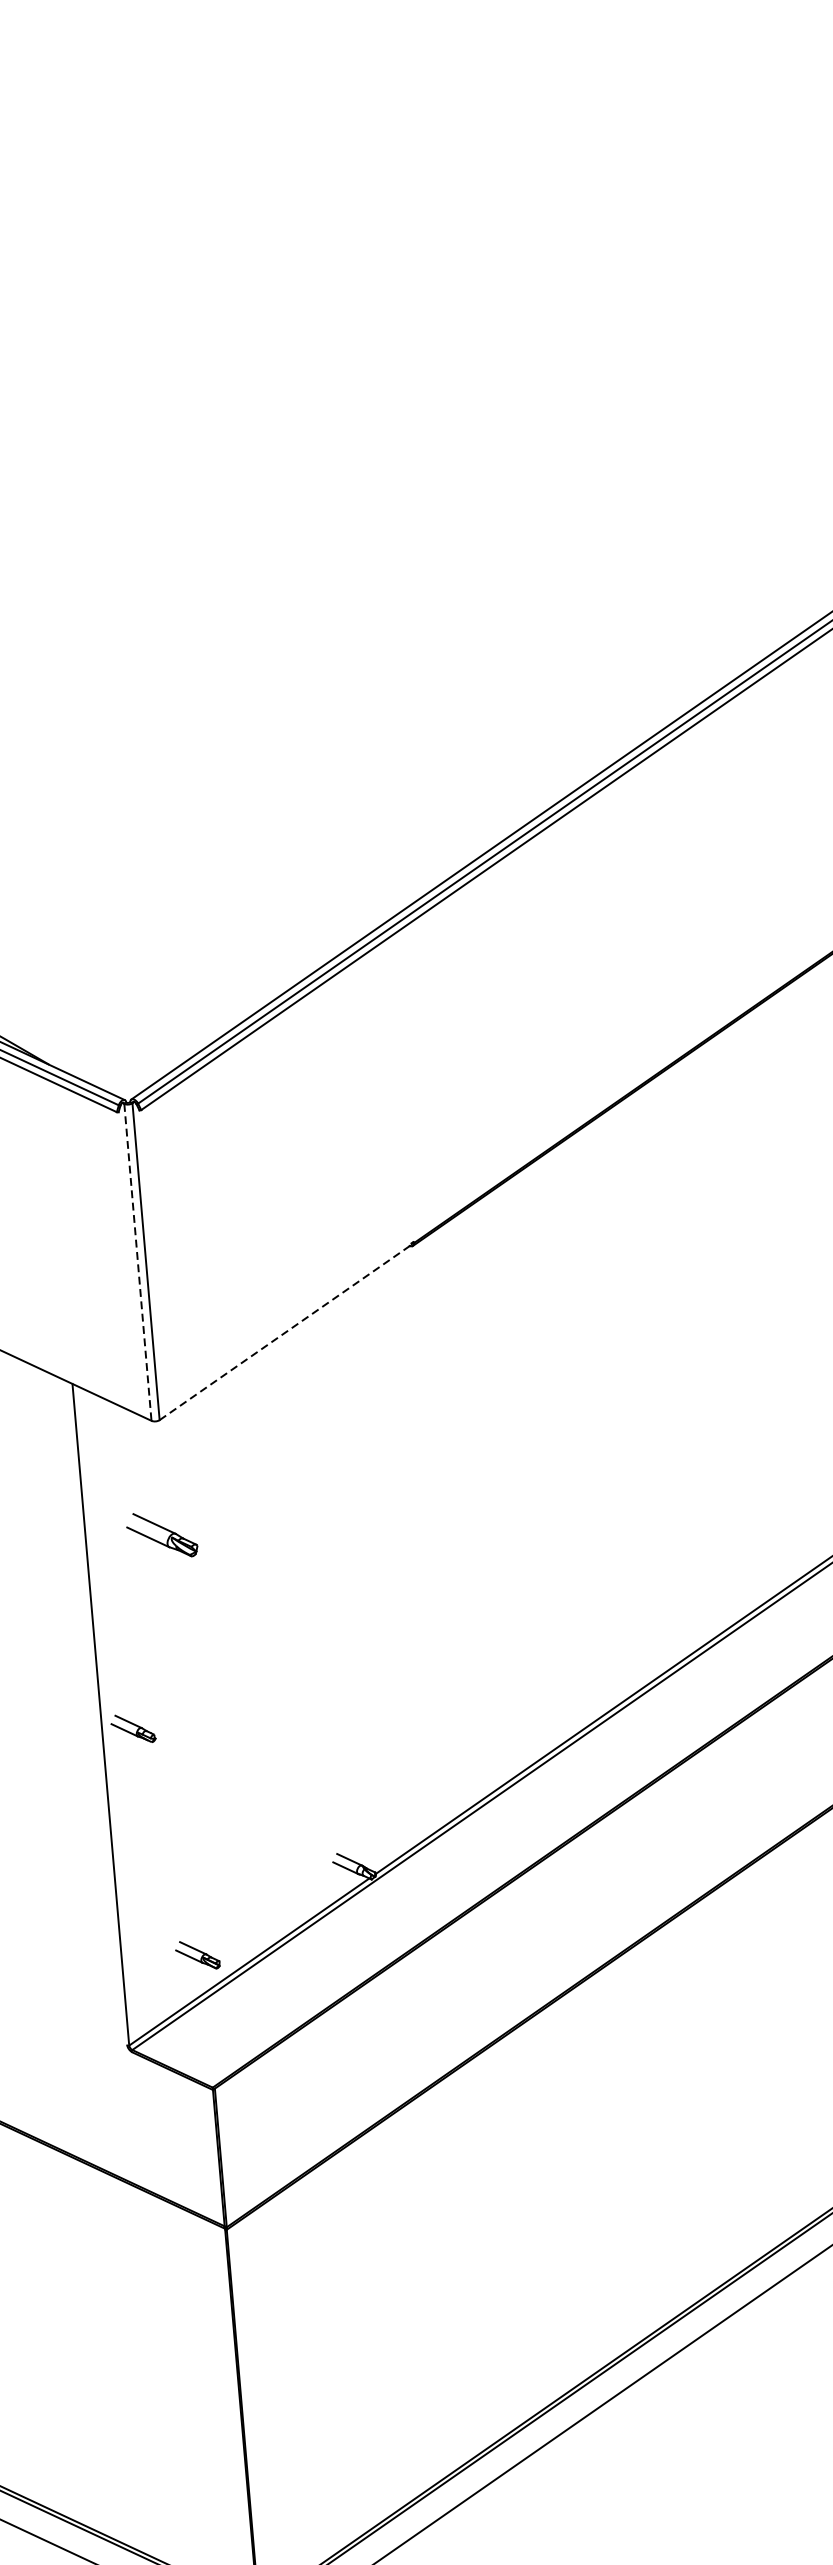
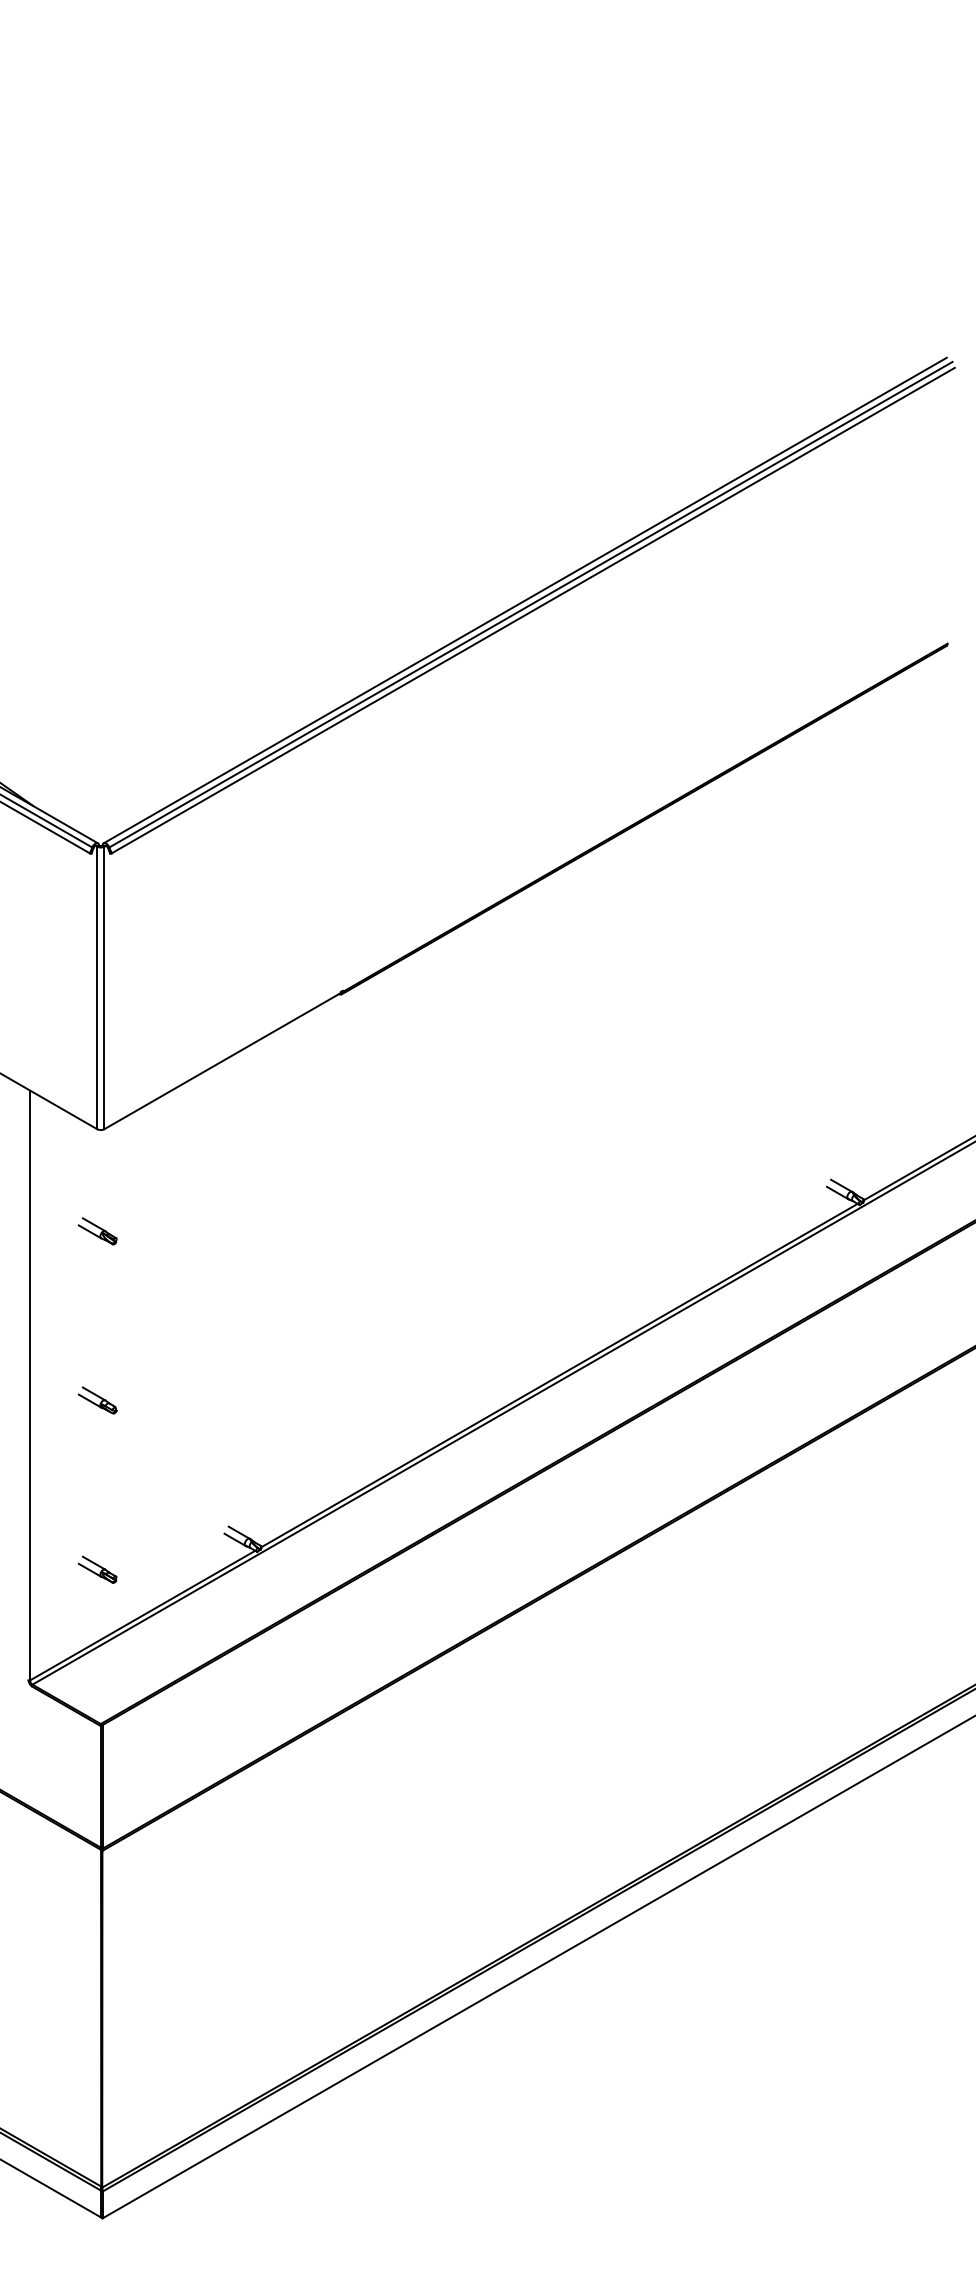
line: (138, 1262) -> (97, 988), dashed -> solid
line: (286, 1331) -> (223, 1060), dashed -> solid
part: (161, 1535) -> (97, 1231), size x0.62
part: (133, 1728) -> (97, 1400), moved
part: (197, 1955) -> (97, 1569), moved

